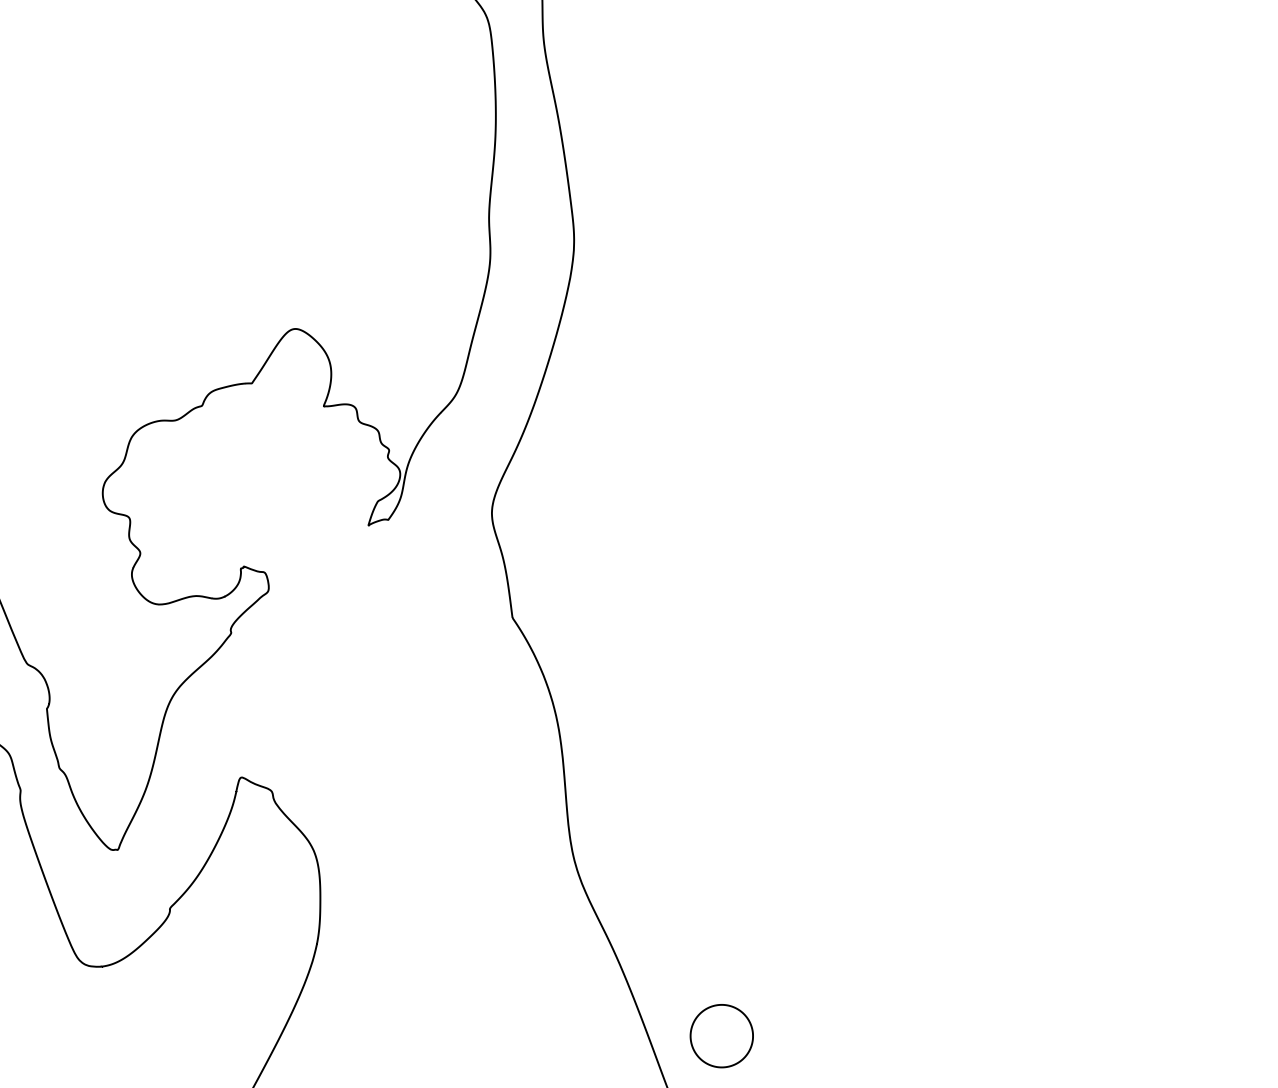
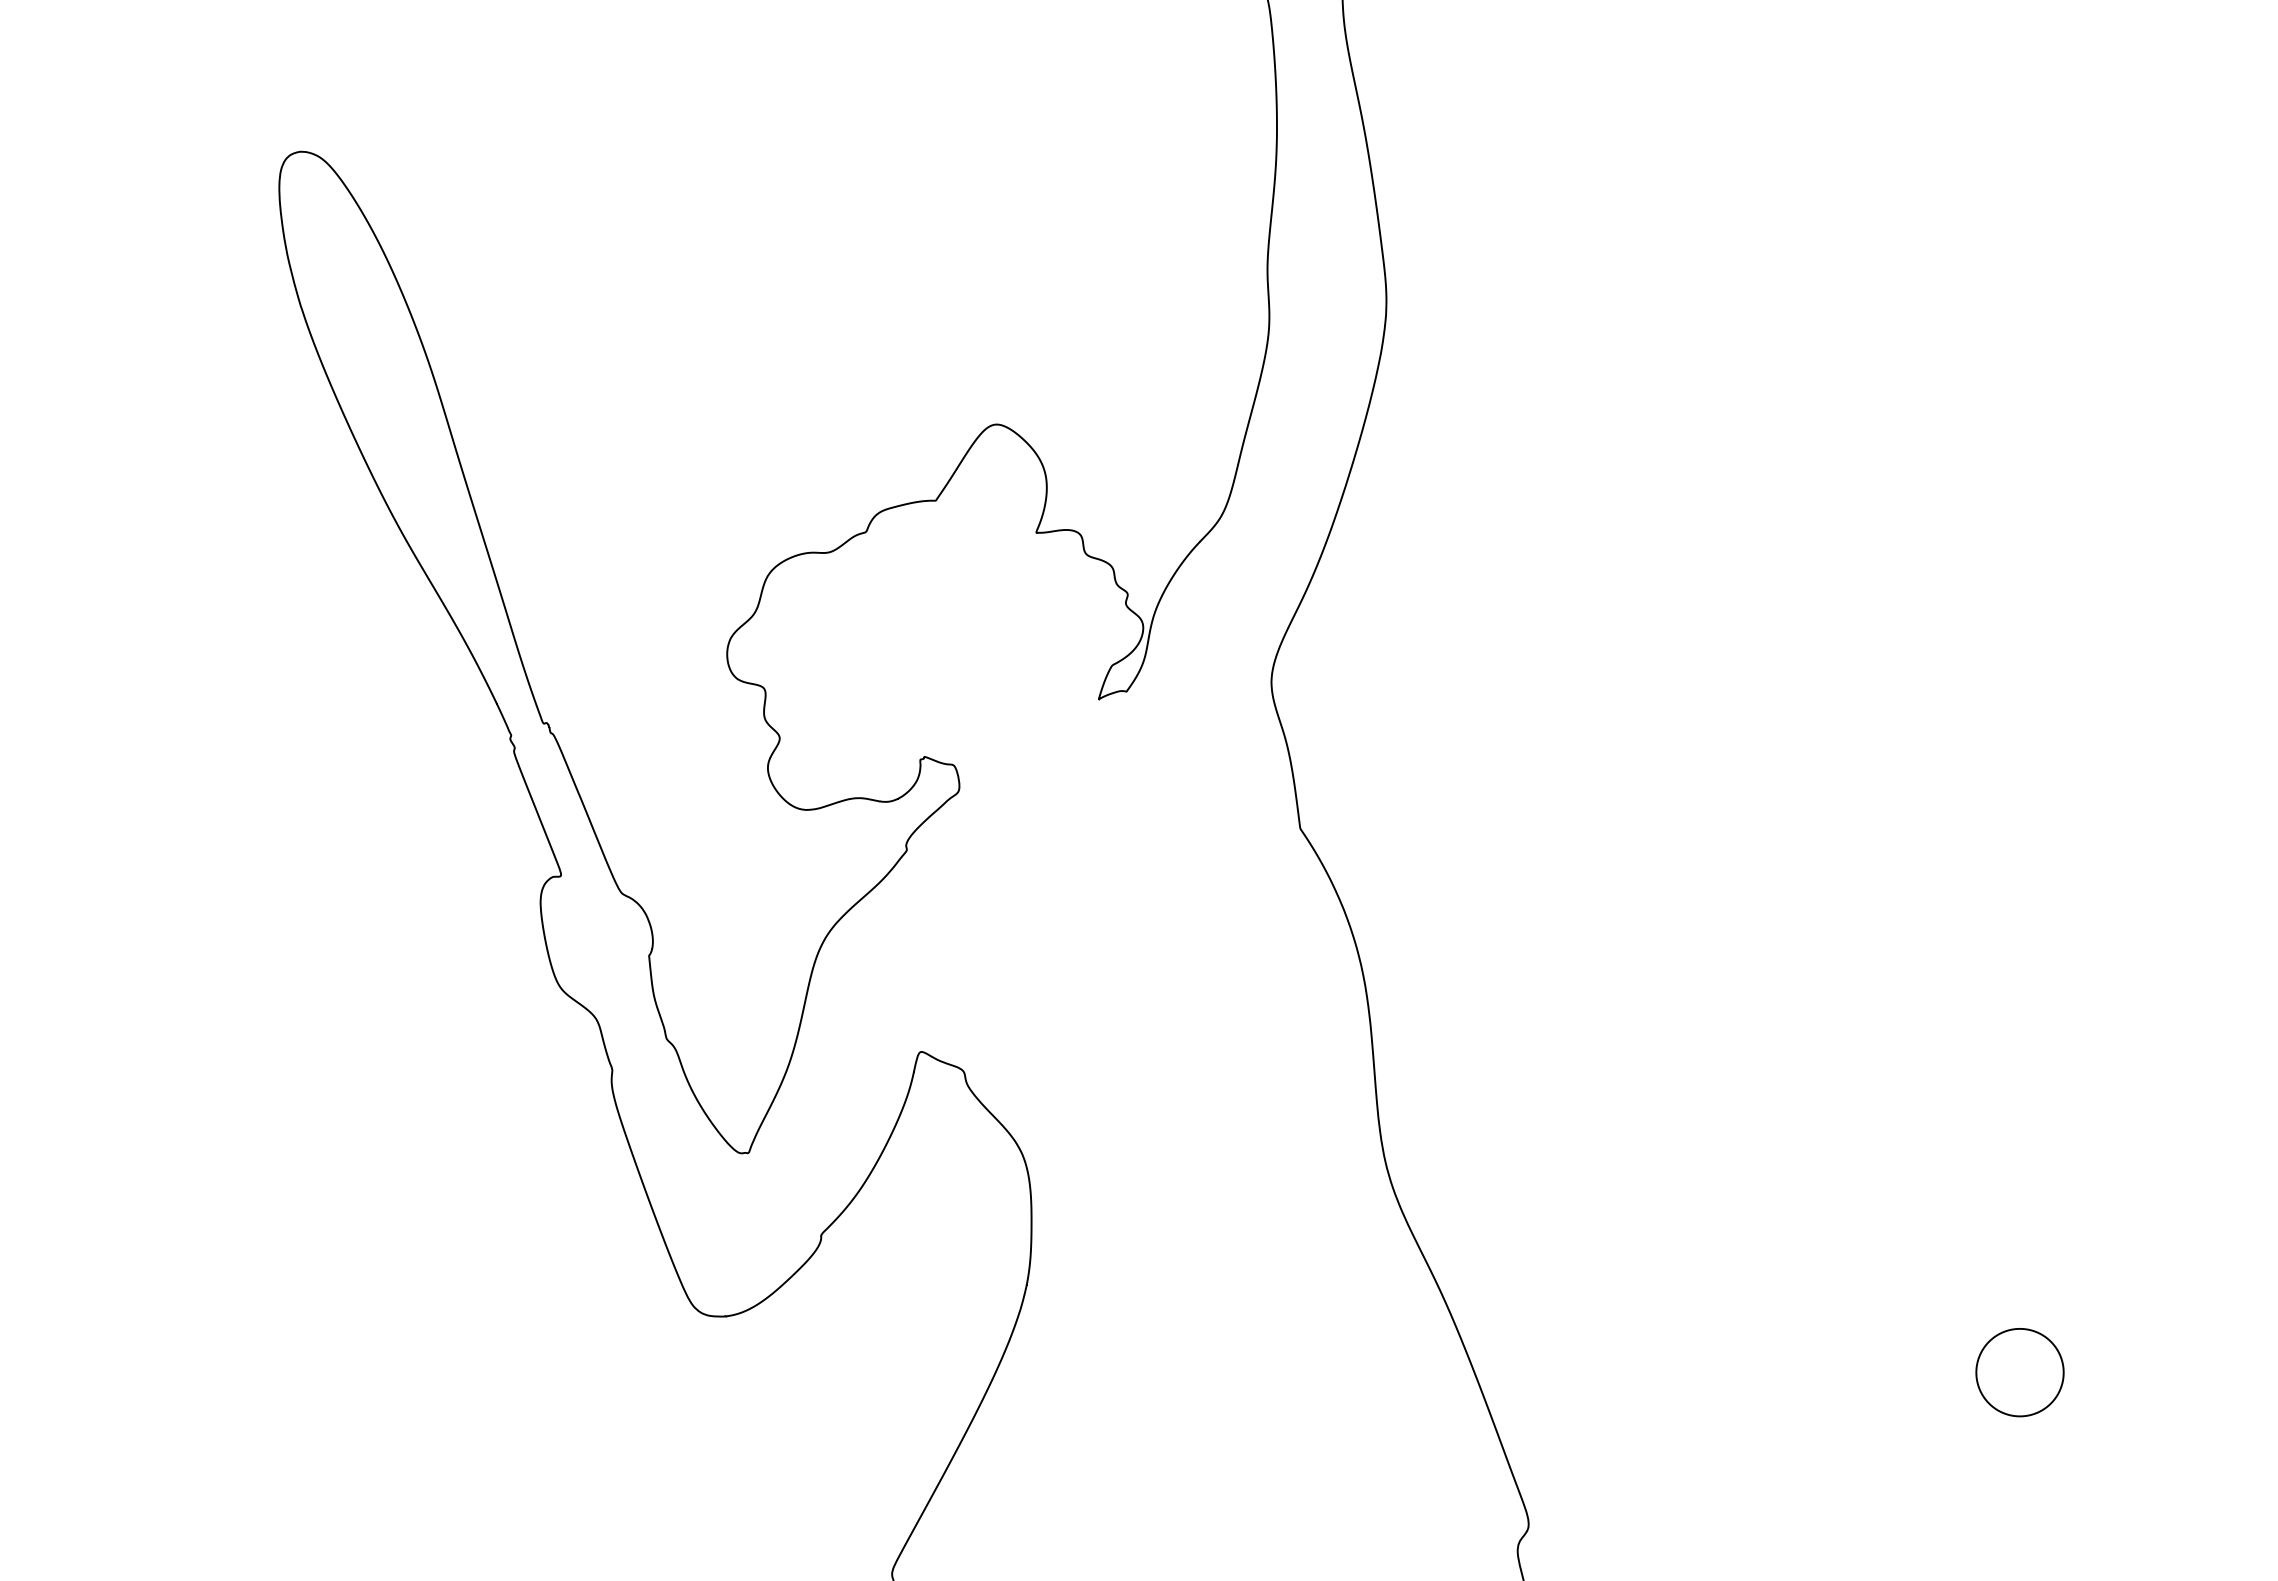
part: (721, 1036) -> (2019, 1372), moved

